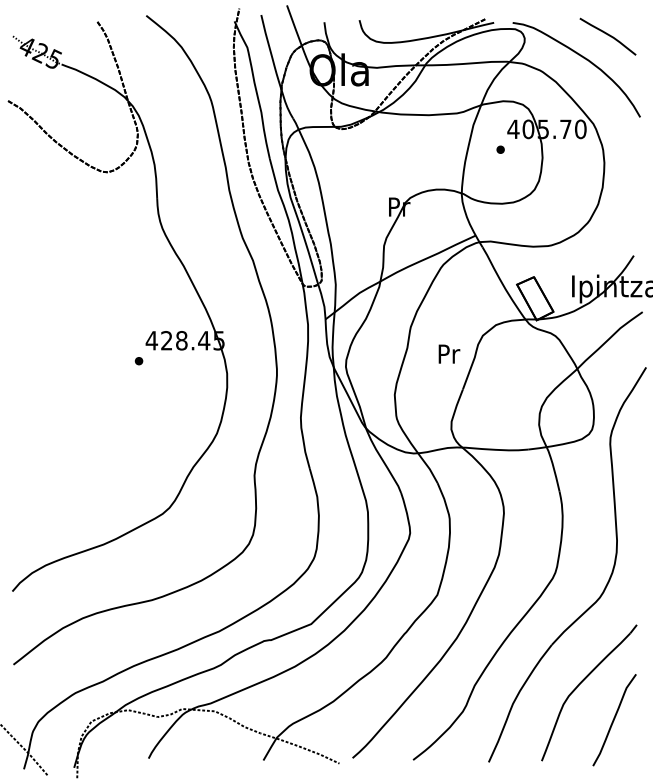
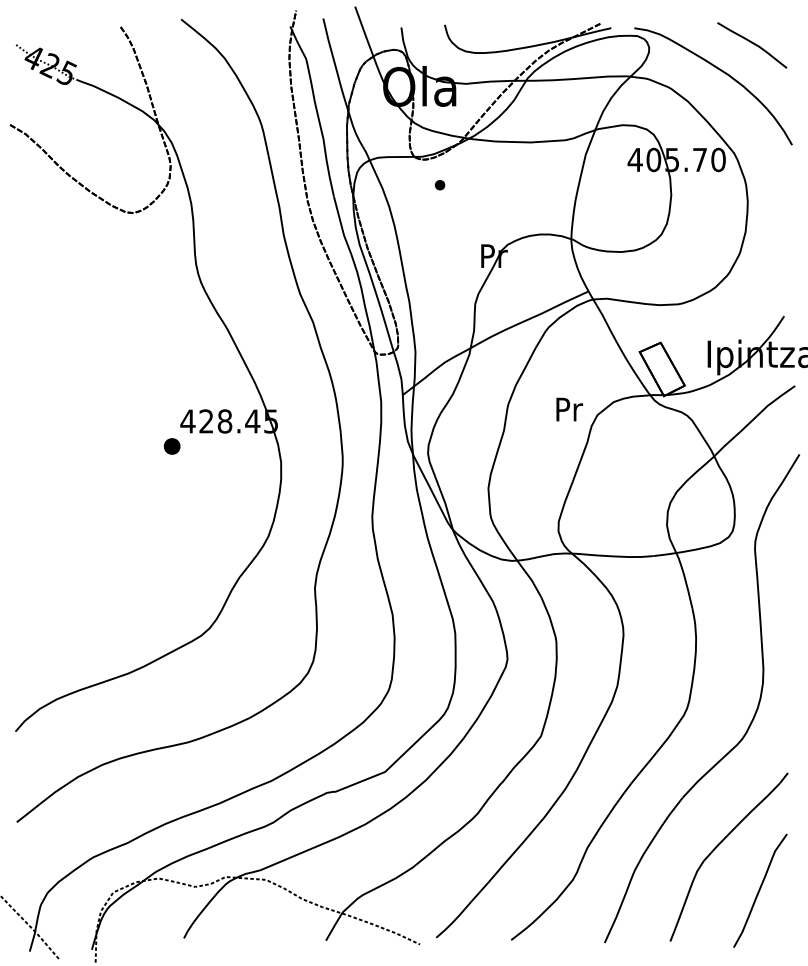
part: (500, 149) -> (439, 184), moved
text: (449, 353) -> (569, 408), moved
part: (138, 361) -> (171, 447), size x1.6

